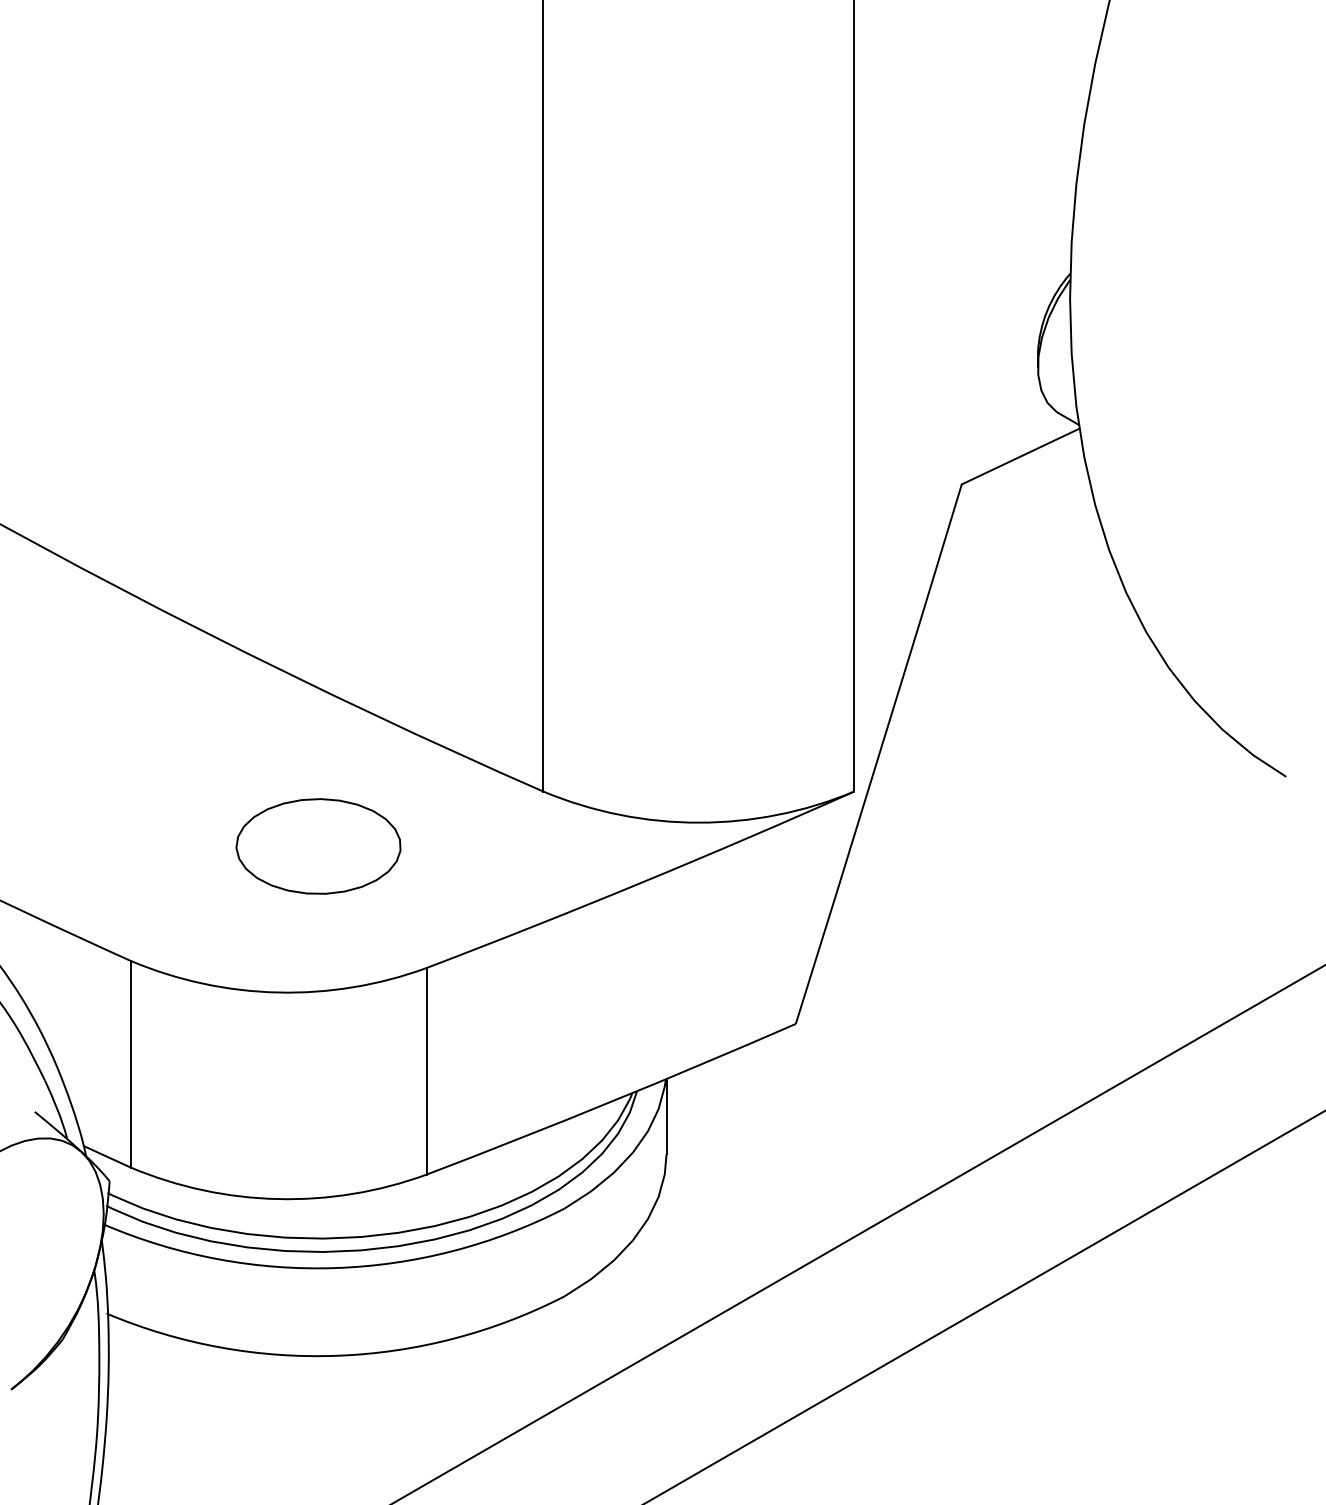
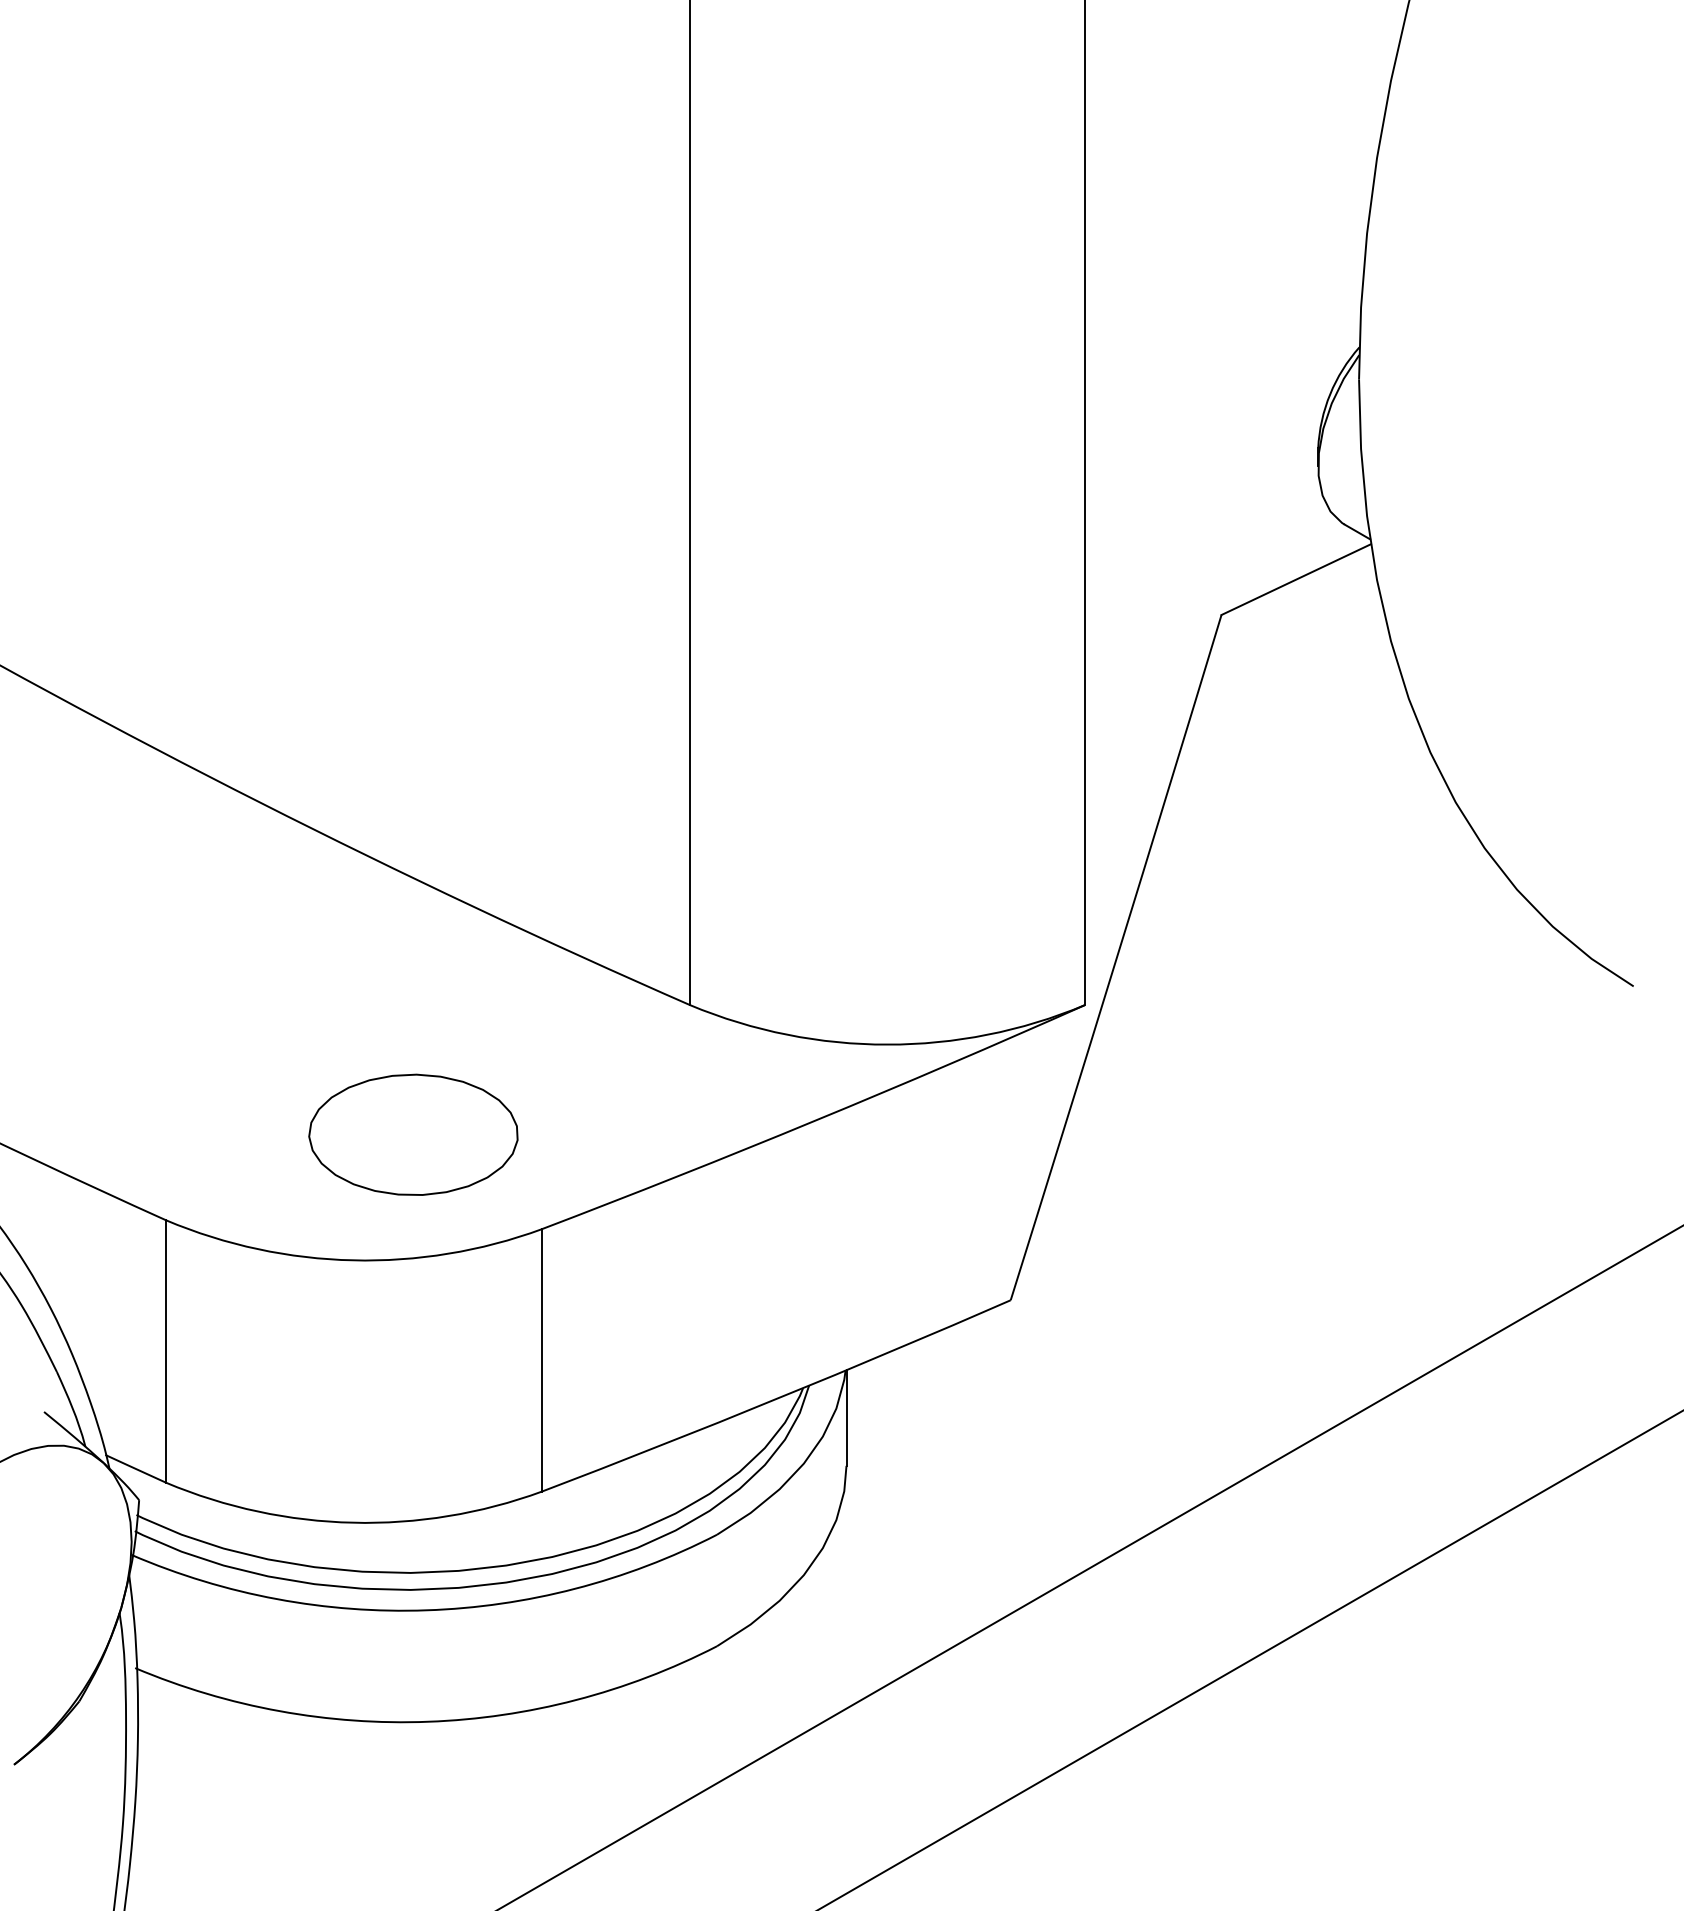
part: (318, 846) -> (413, 1134), moved

